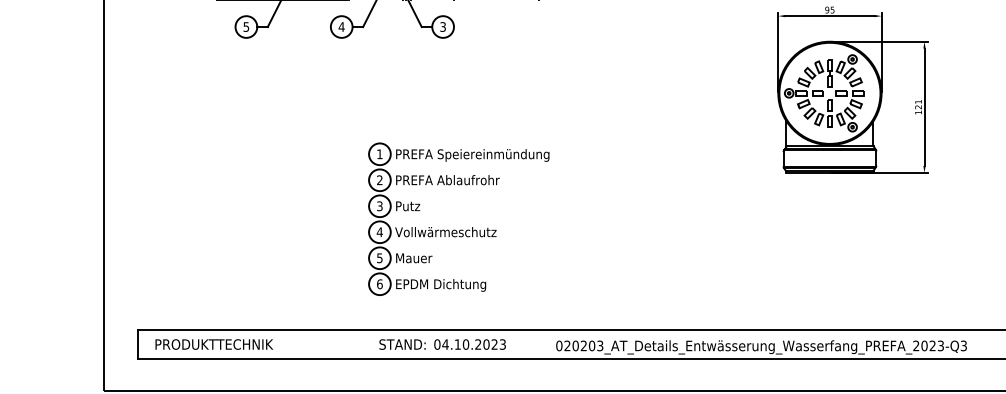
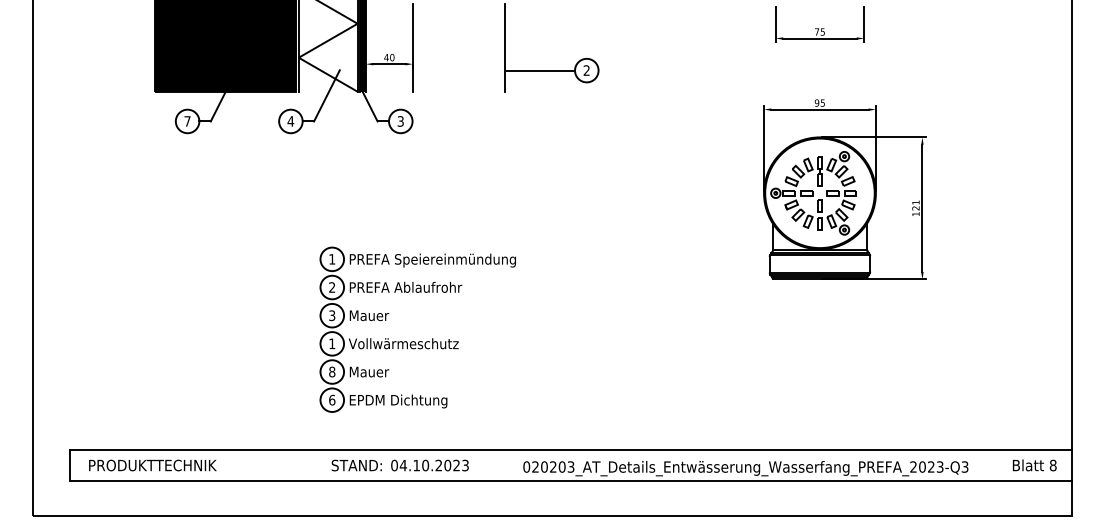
text: (246, 27) -> (187, 121), 5 -> 7
text: (415, 206) -> (370, 315), Putz -> Mauer
text: (379, 231) -> (331, 343), 4 -> 1
text: (380, 257) -> (332, 371), 5 -> 8

